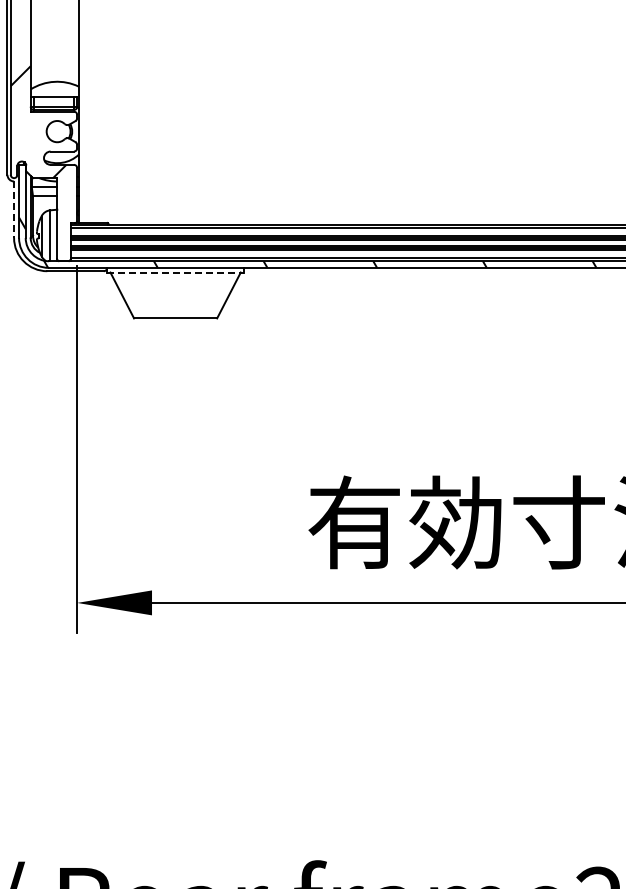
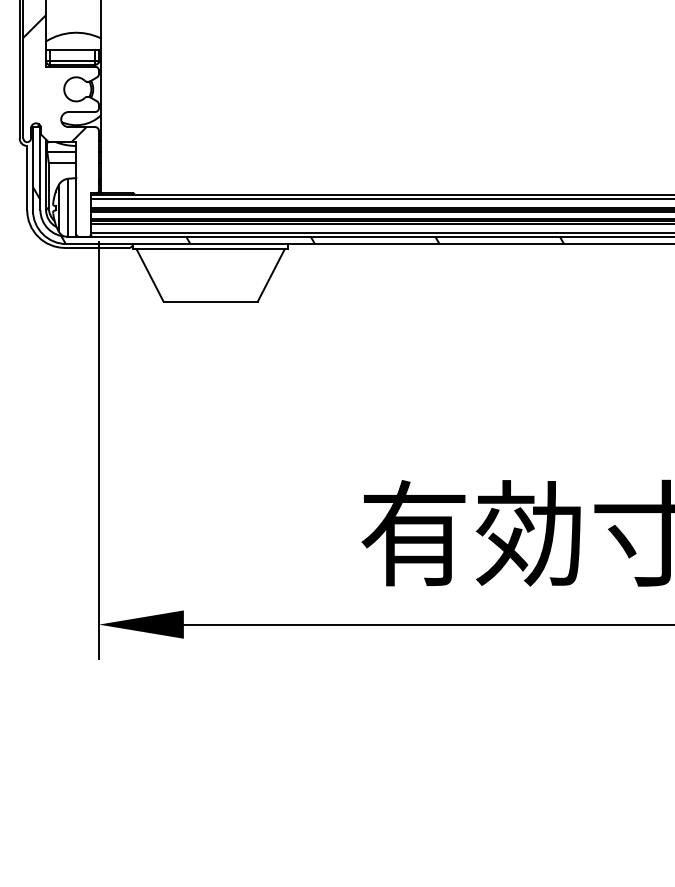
line: (14, 210) -> (27, 178), dashed -> solid
line: (176, 272) -> (211, 249), dashed -> solid

